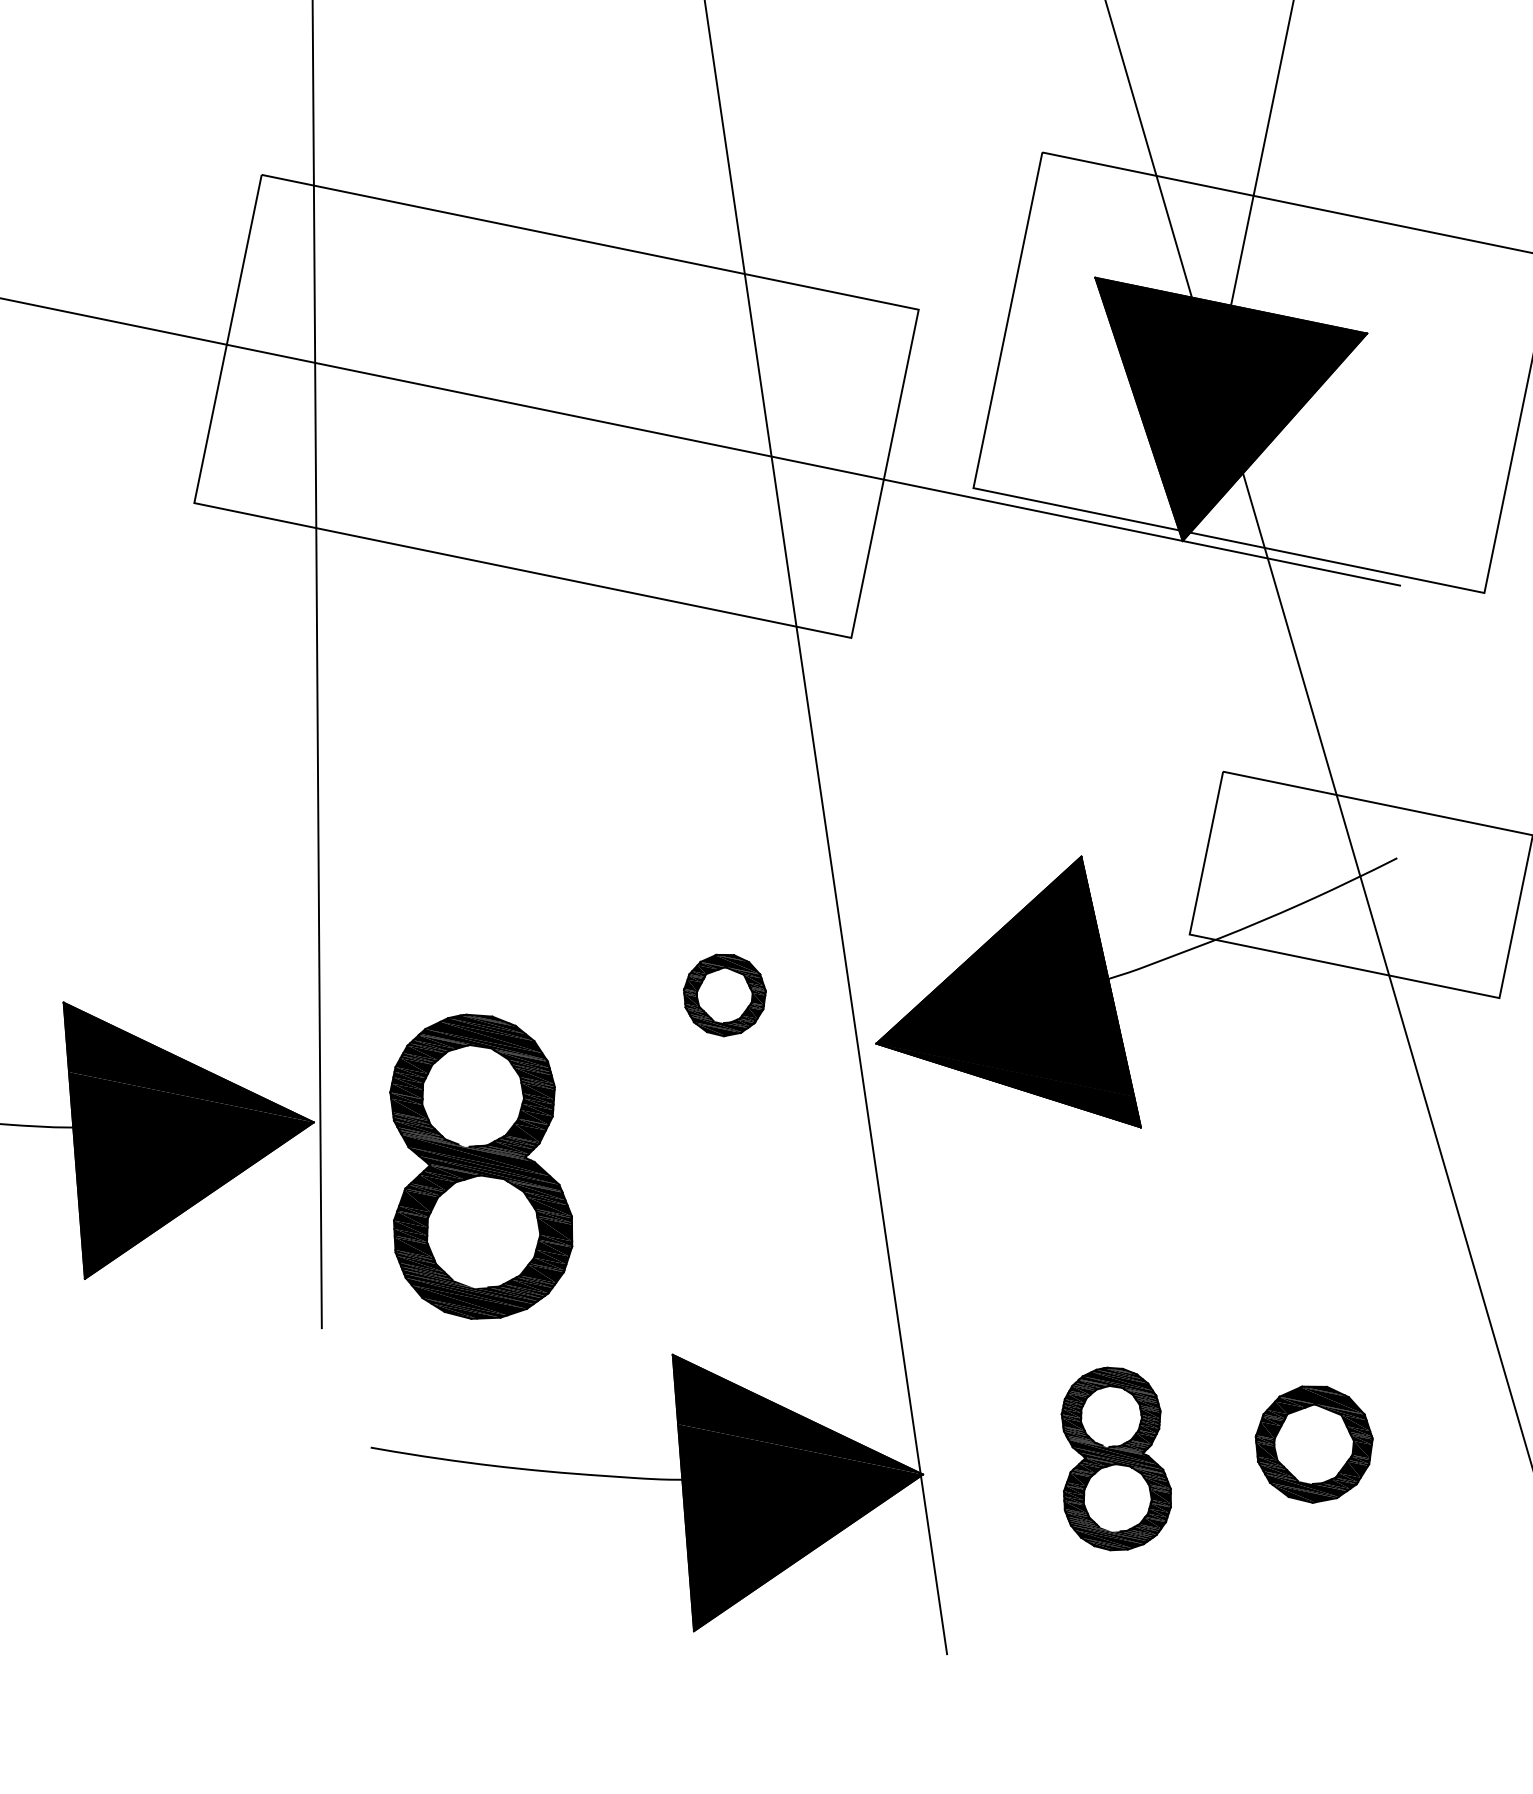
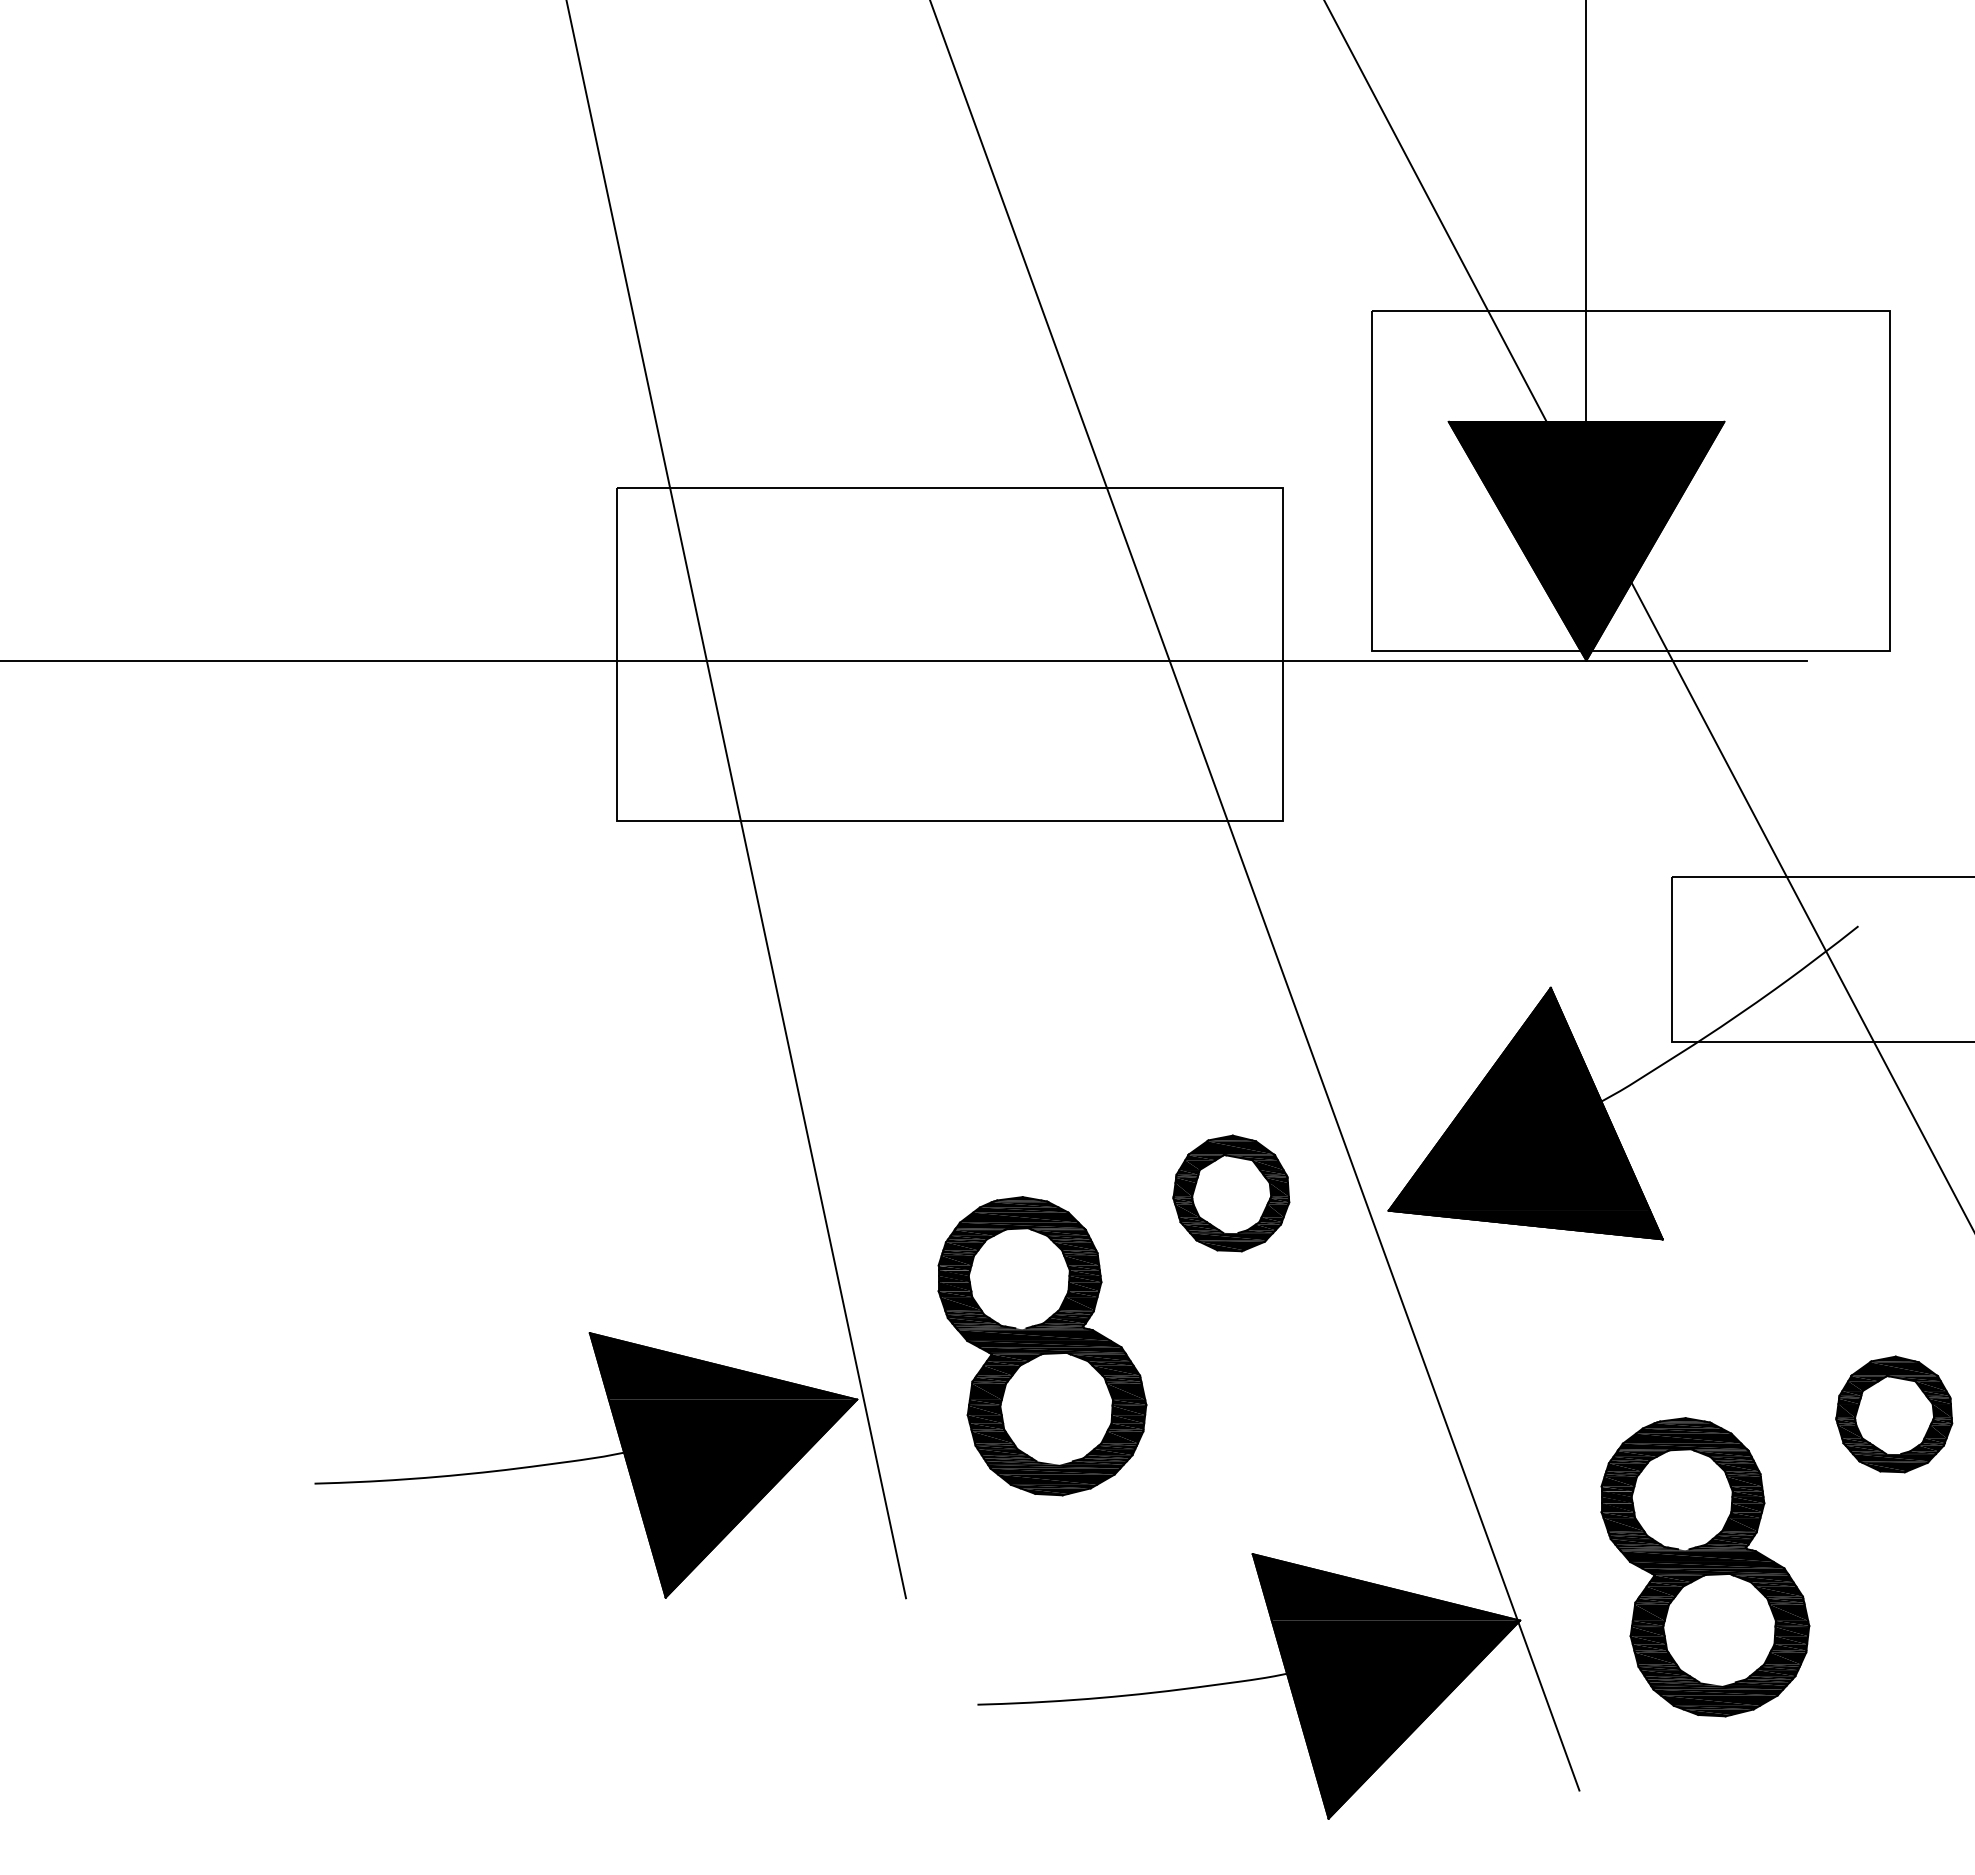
part: (724, 994) -> (1231, 1193), size x1.43
part: (481, 1167) -> (1042, 1346), moved
part: (1314, 1443) -> (1894, 1414), moved
part: (1116, 1459) -> (1705, 1567), size x1.67

